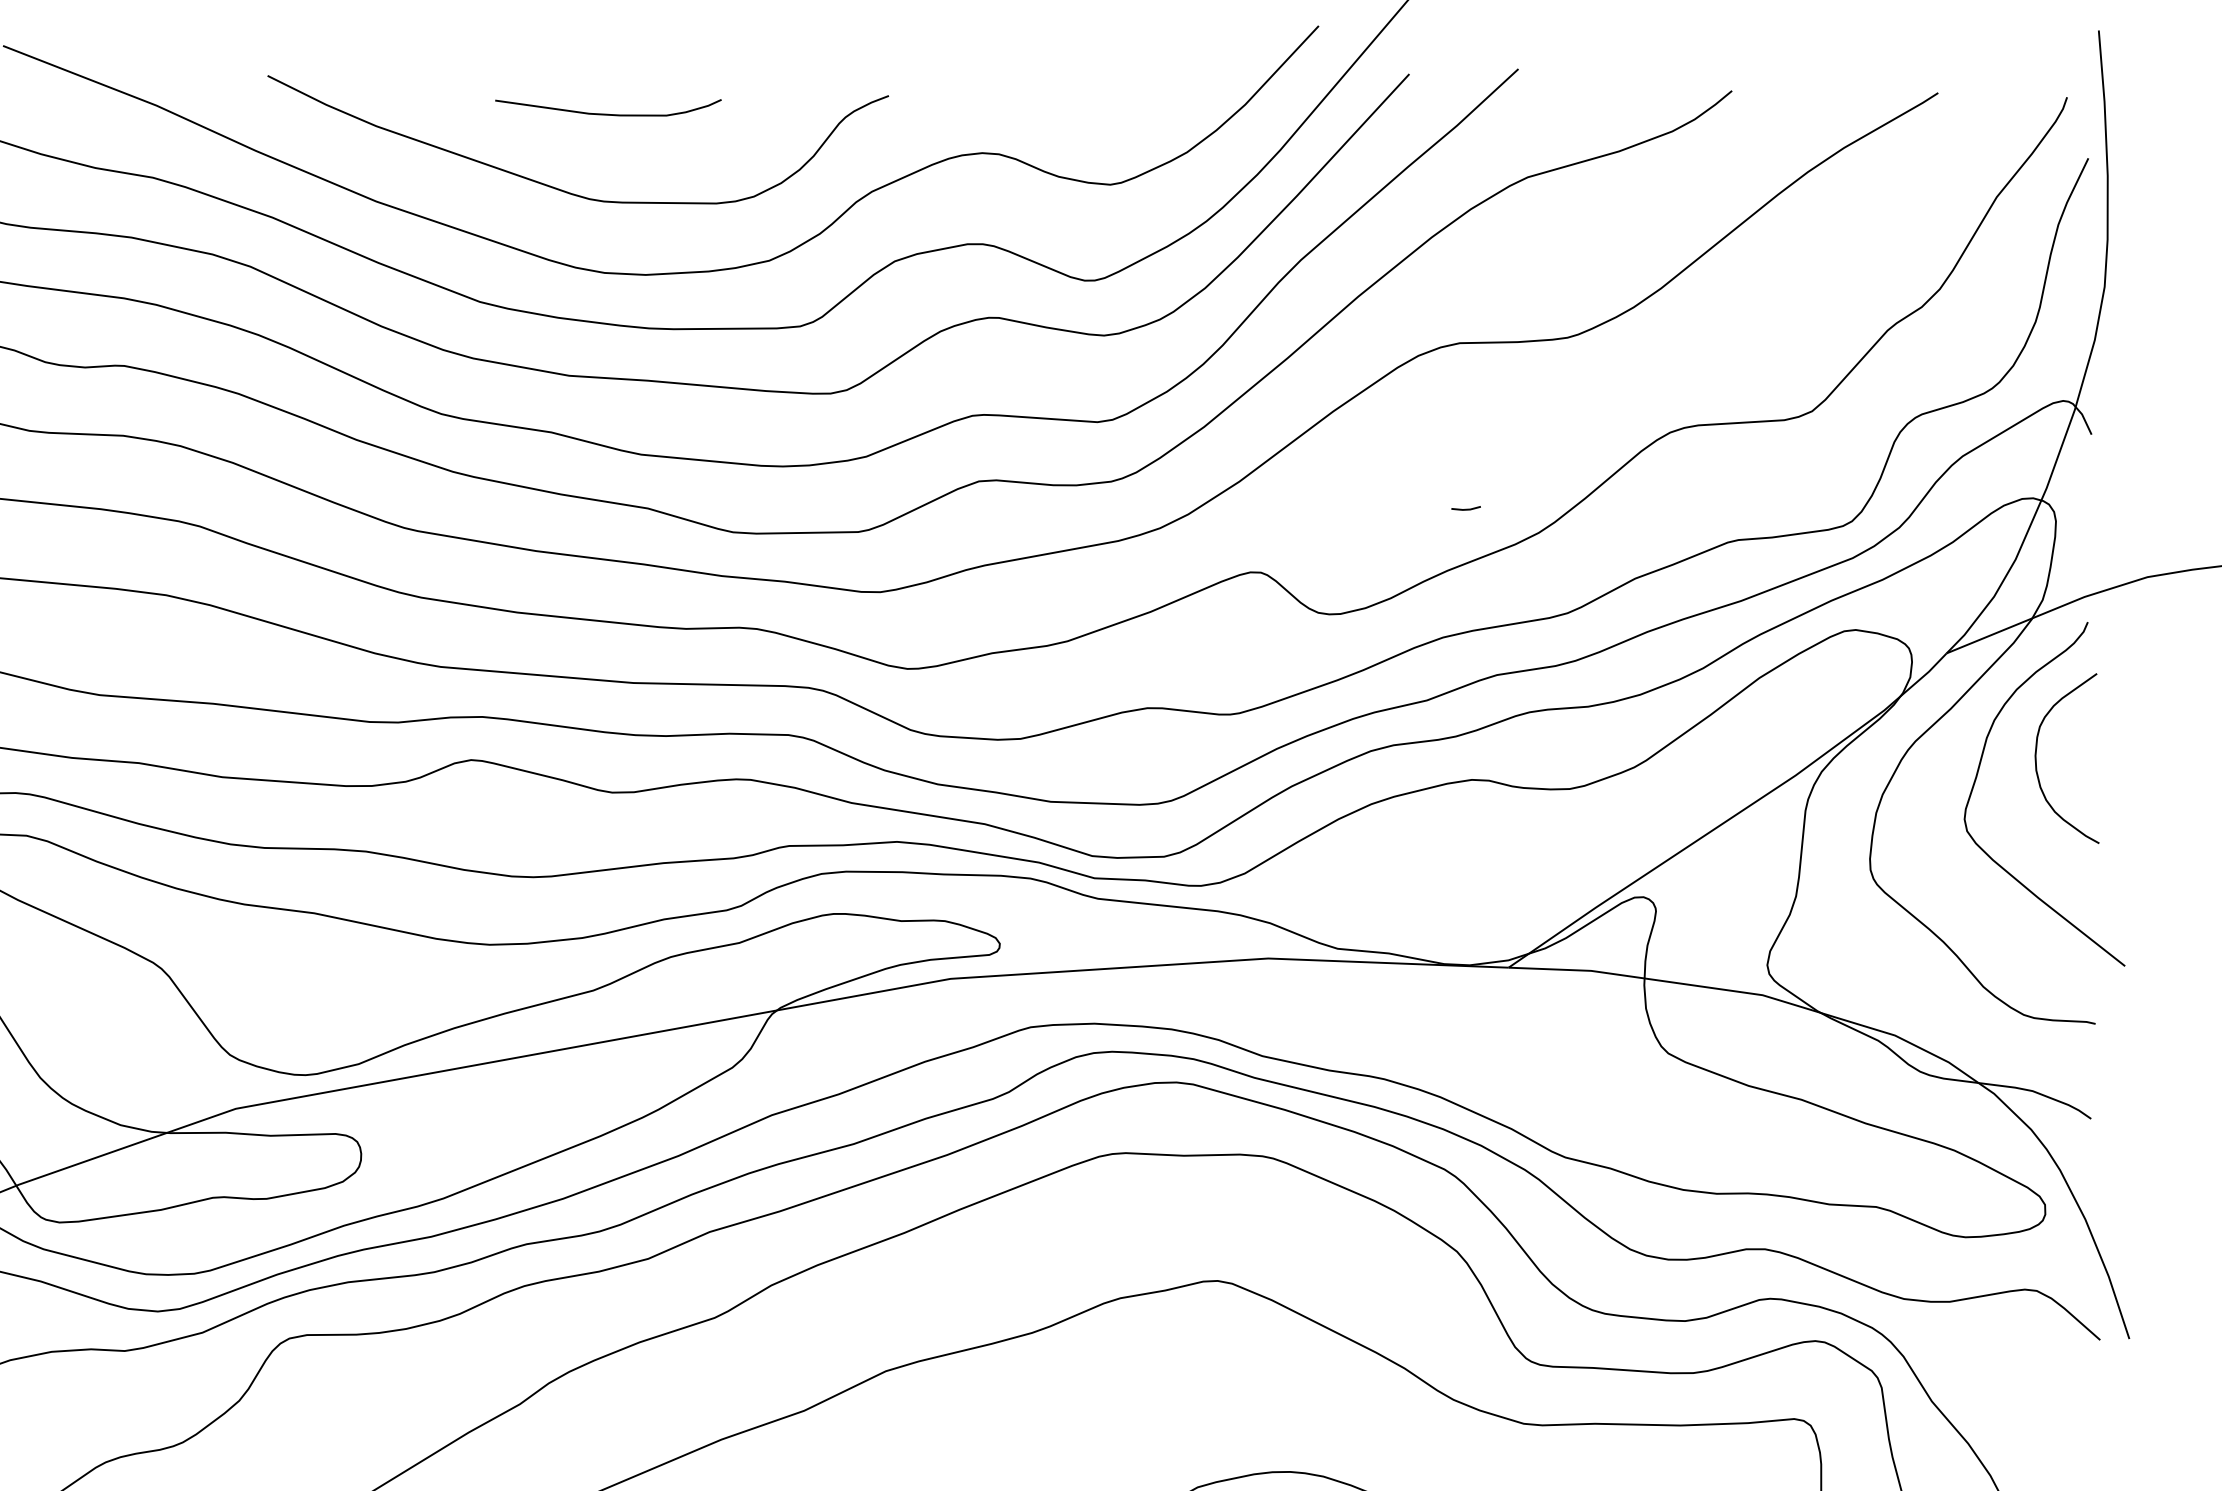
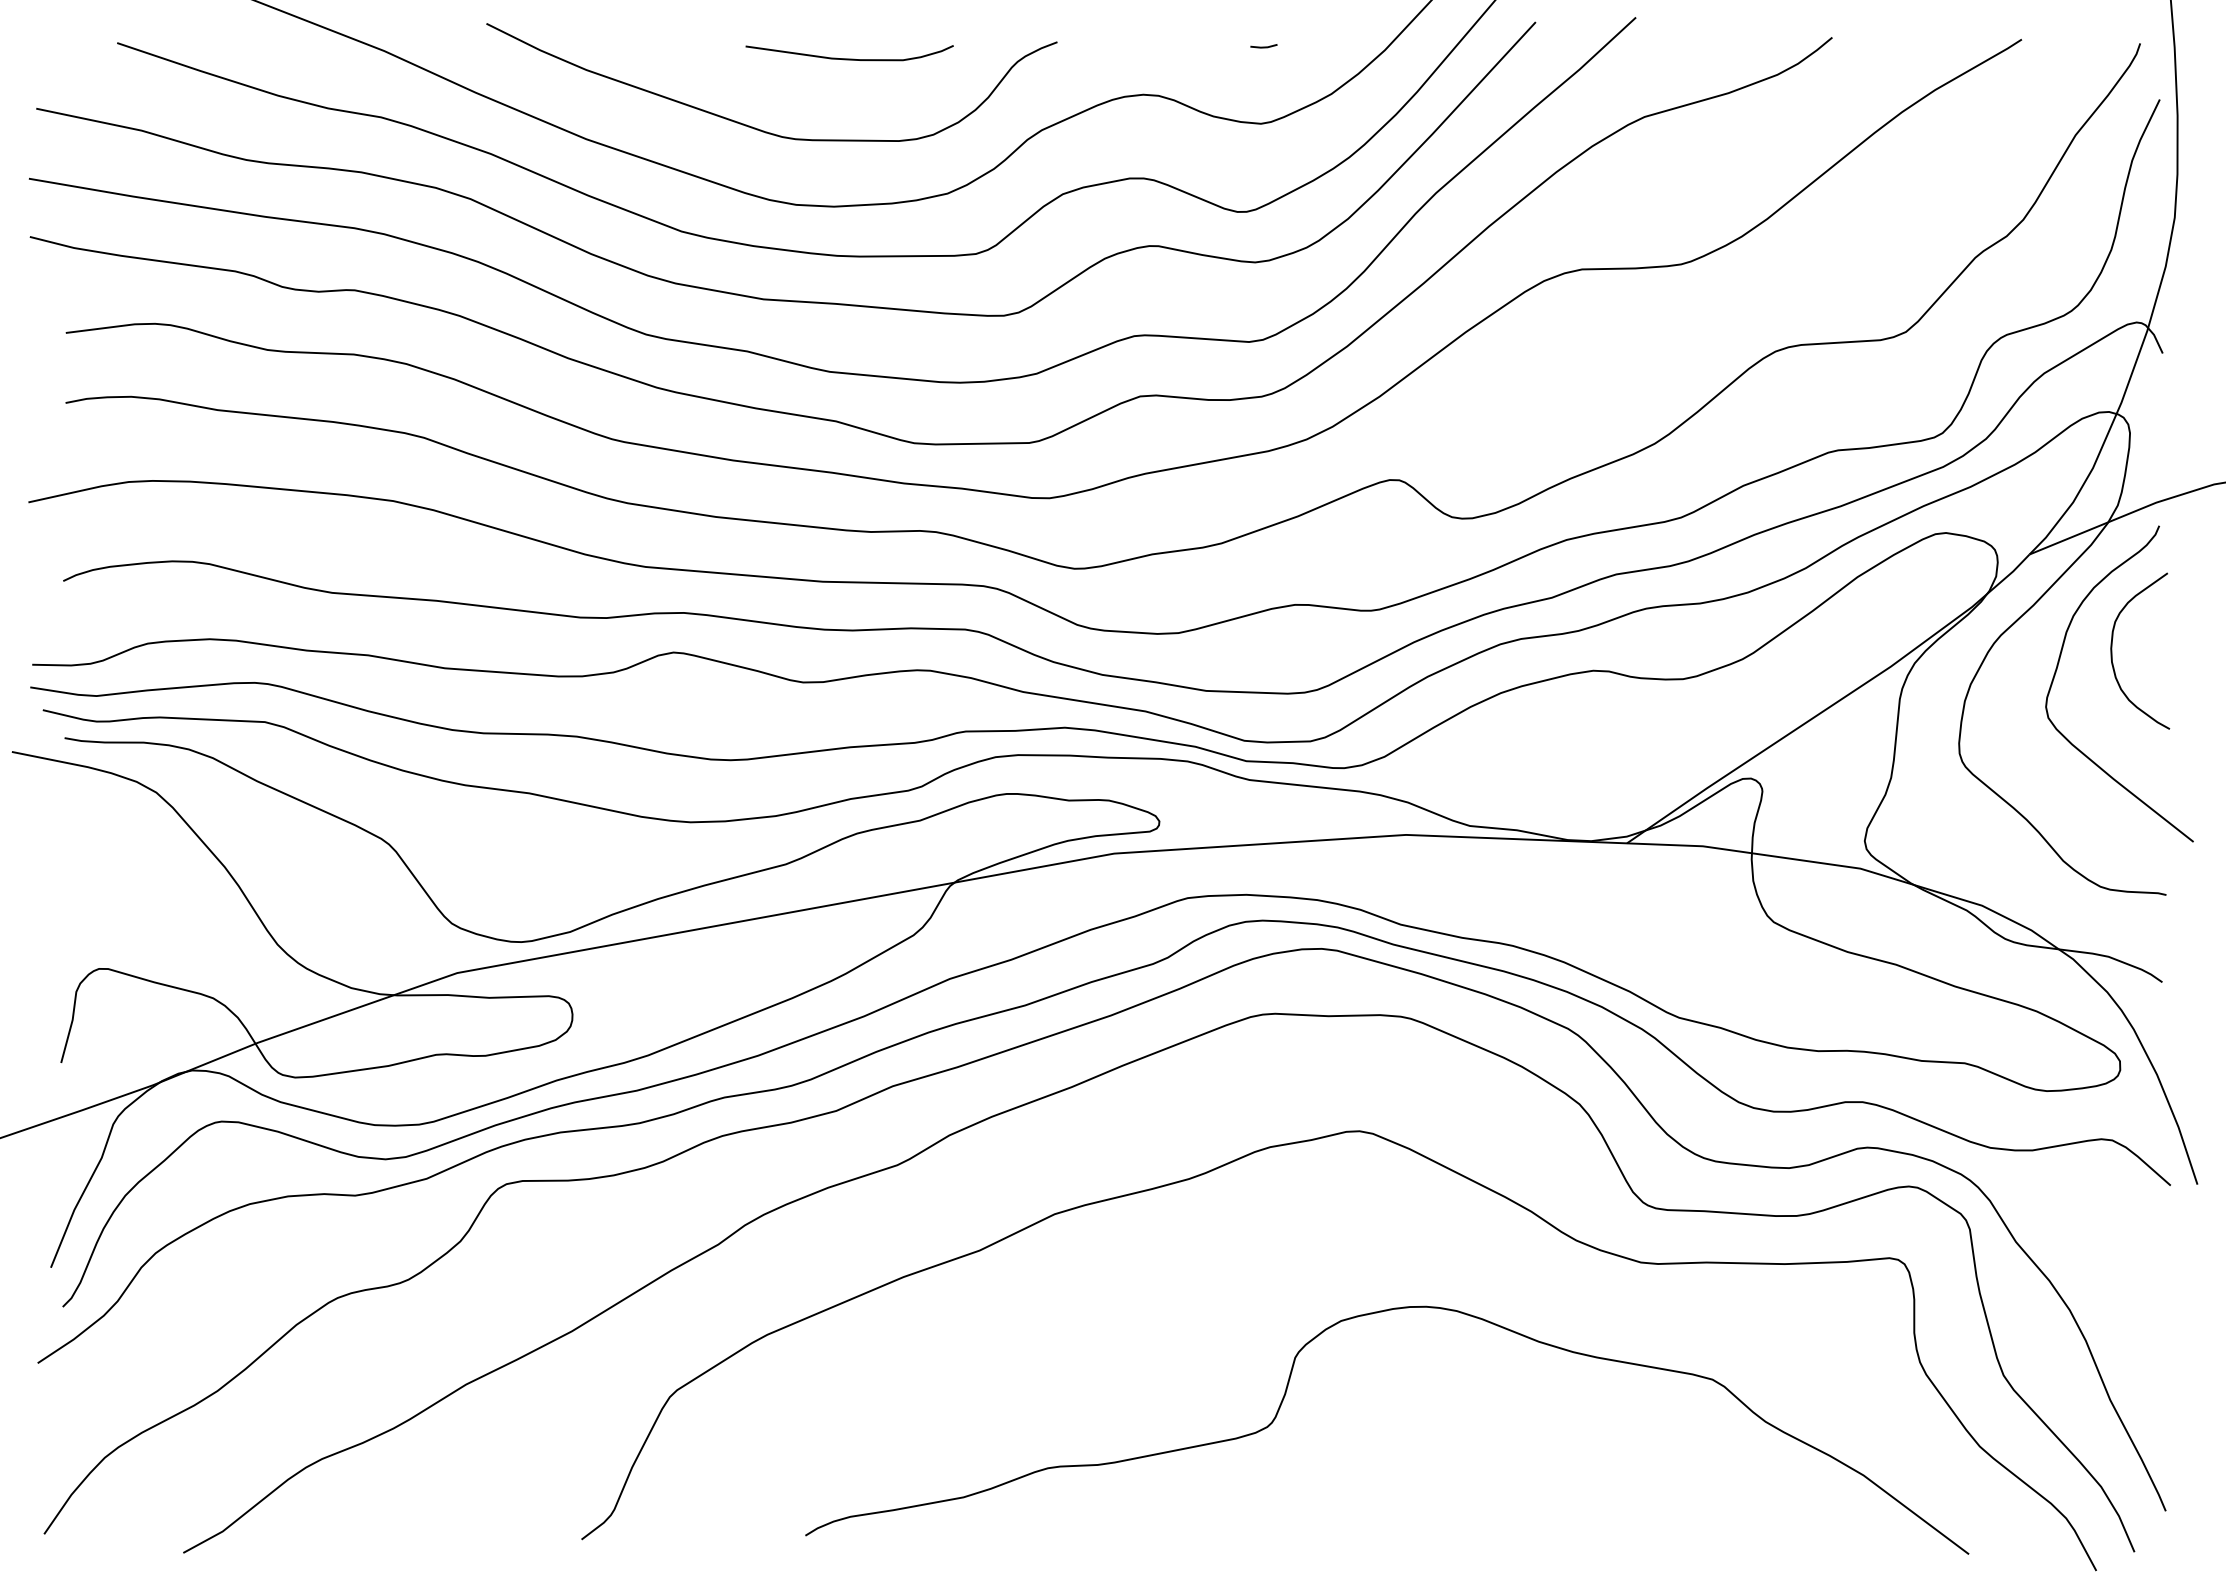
curve: (608, 113) -> (849, 58), moved
line: (1465, 508) -> (1263, 46), moved

